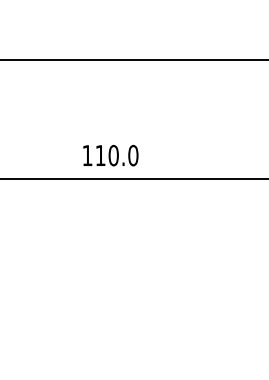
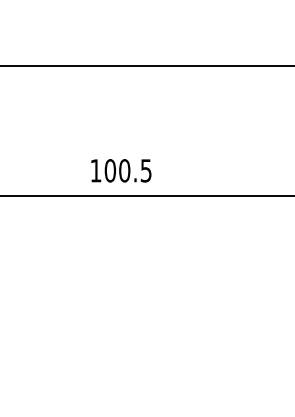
text: (116, 155) -> (127, 170), 110.0 -> 100.5

